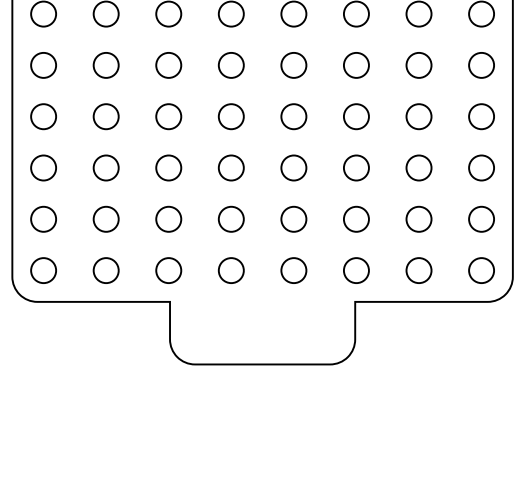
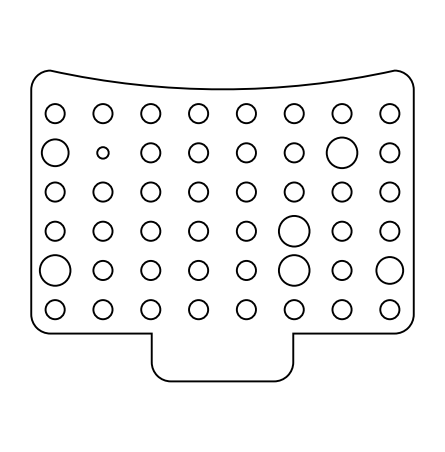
circle: (42, 64) -> (54, 152), size x1.4
circle: (105, 64) -> (102, 152), size x0.6
circle: (418, 64) -> (341, 152), size x1.6
circle: (355, 167) -> (293, 230), size x1.6
circle: (42, 219) -> (54, 270), size x1.6
circle: (355, 219) -> (293, 270), size x1.6
circle: (481, 219) -> (389, 270), size x1.4

